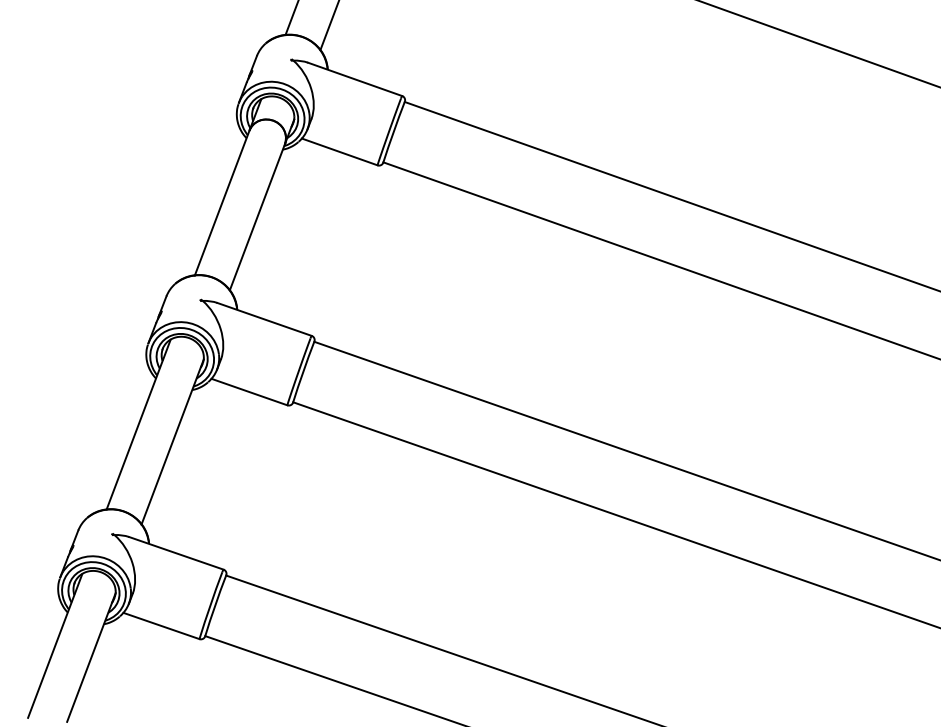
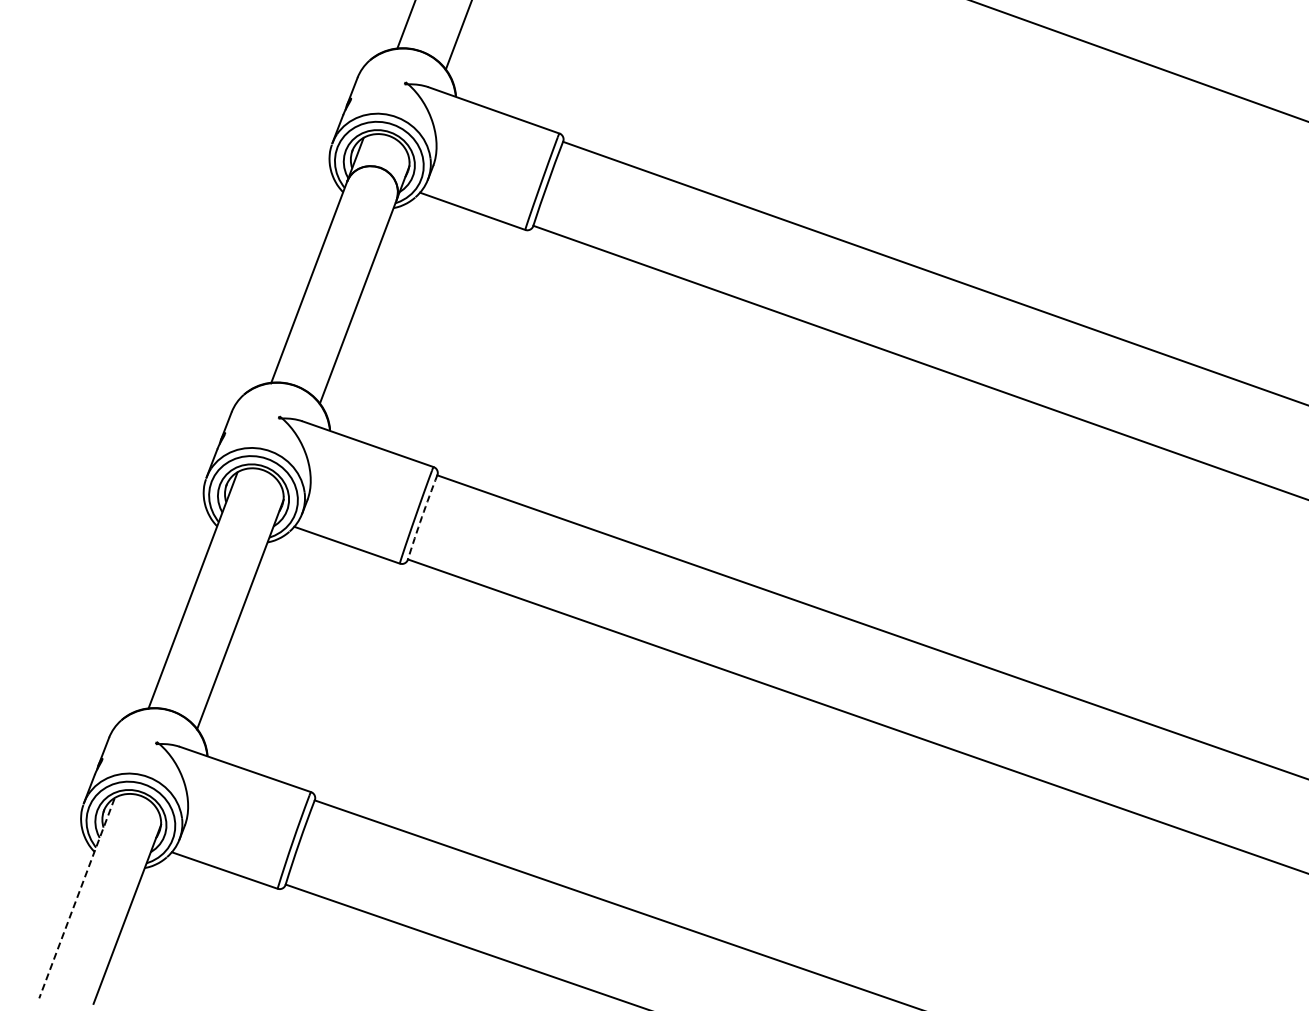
arc: (302, 372) -> (421, 517), solid -> dashed
line: (54, 646) -> (76, 898), solid -> dashed

